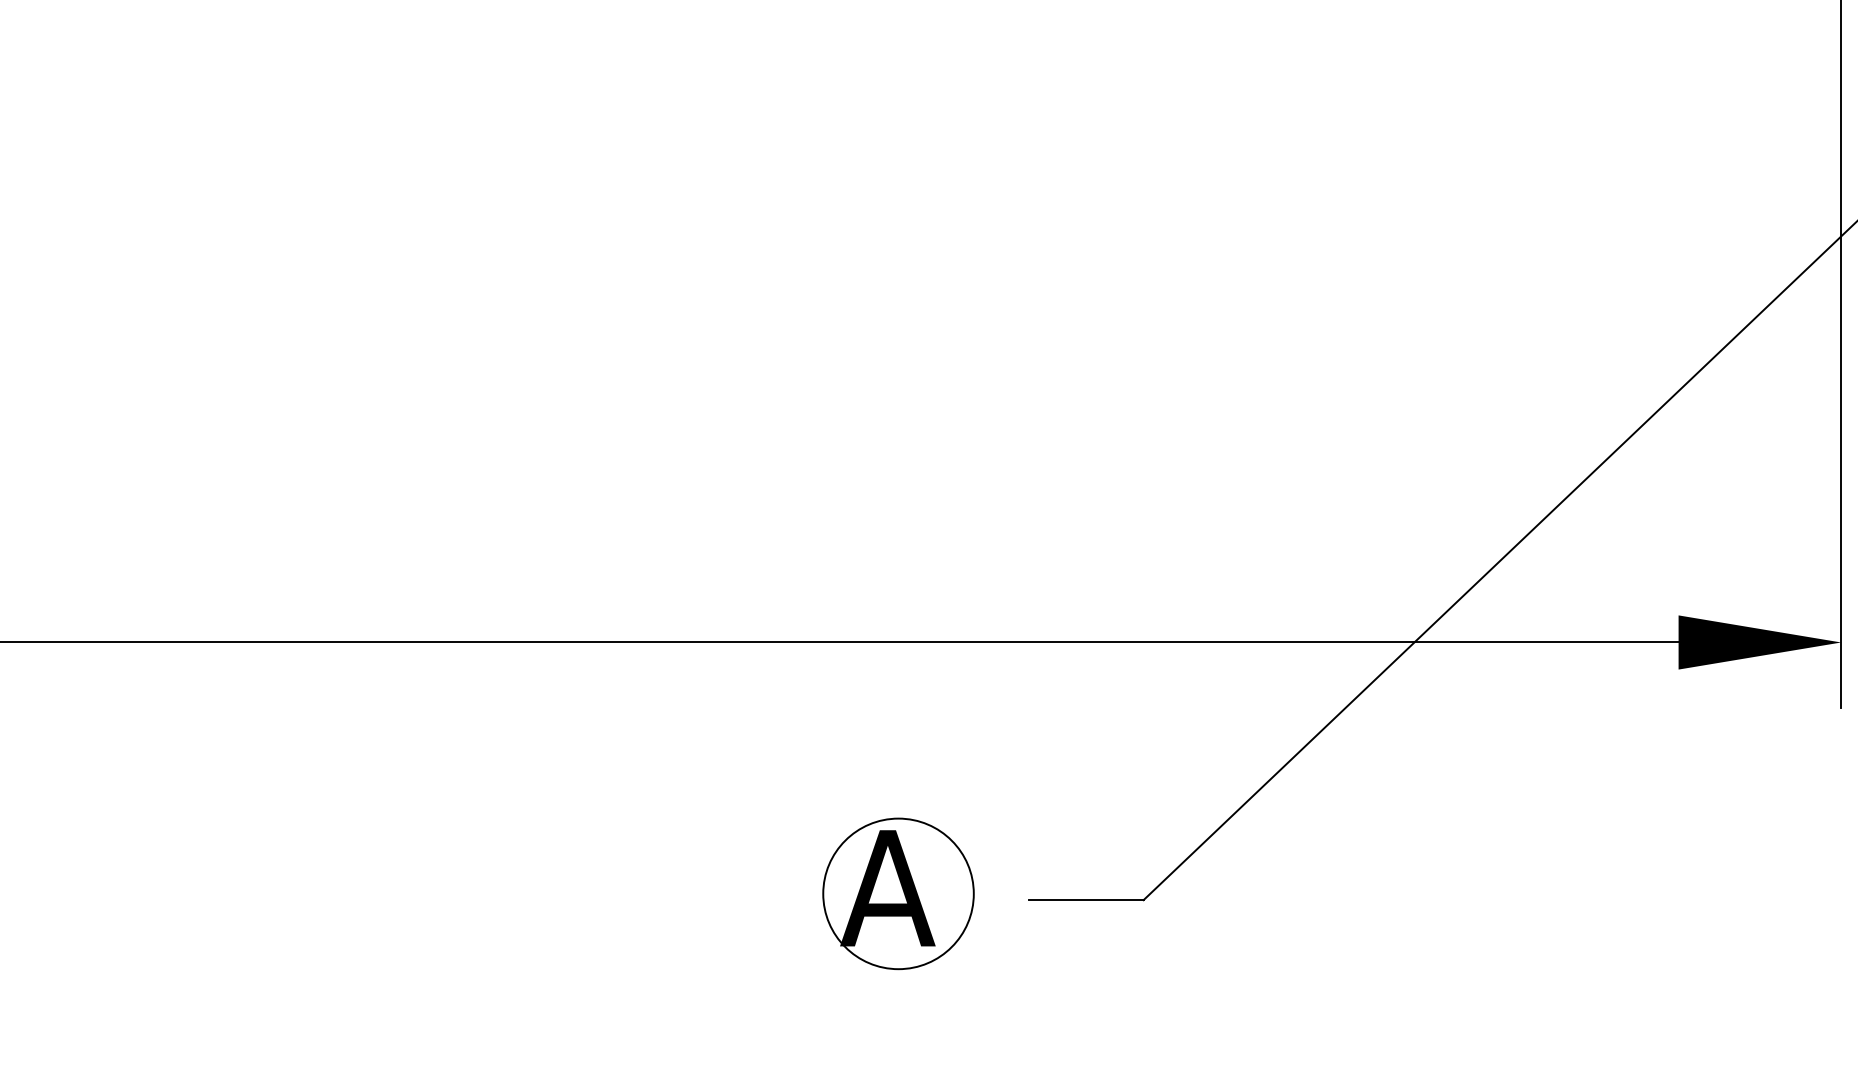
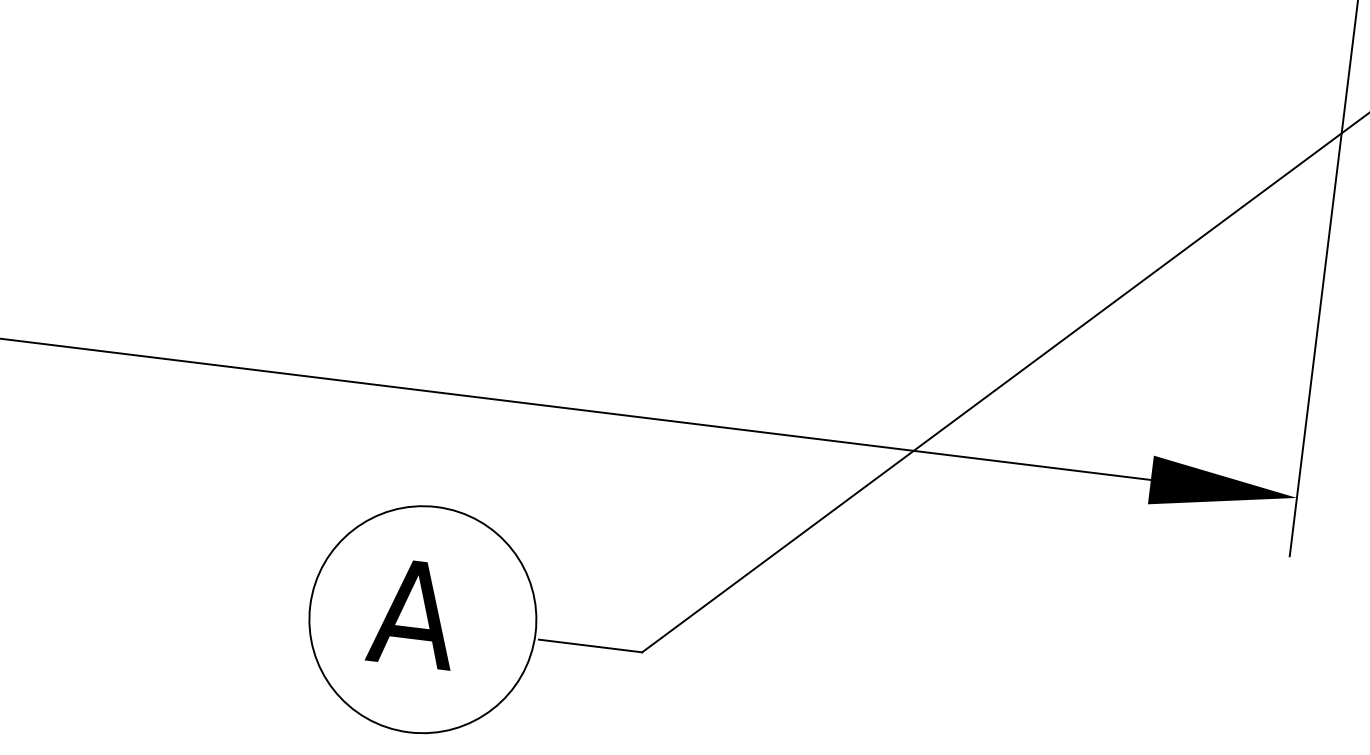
circle: (898, 893) -> (422, 619), size x1.67

